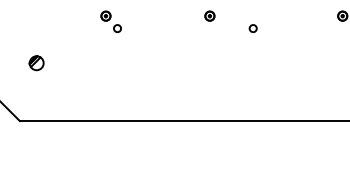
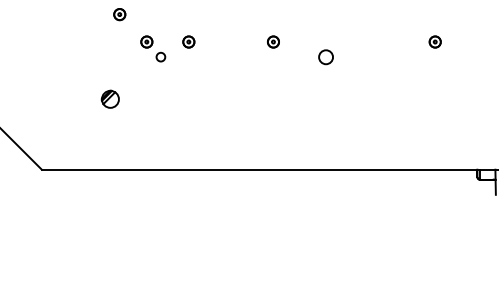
part: (140, 15) -> (188, 41), added
circle: (253, 28) -> (326, 56), size x1.6
part: (35, 62) -> (109, 98), moved

